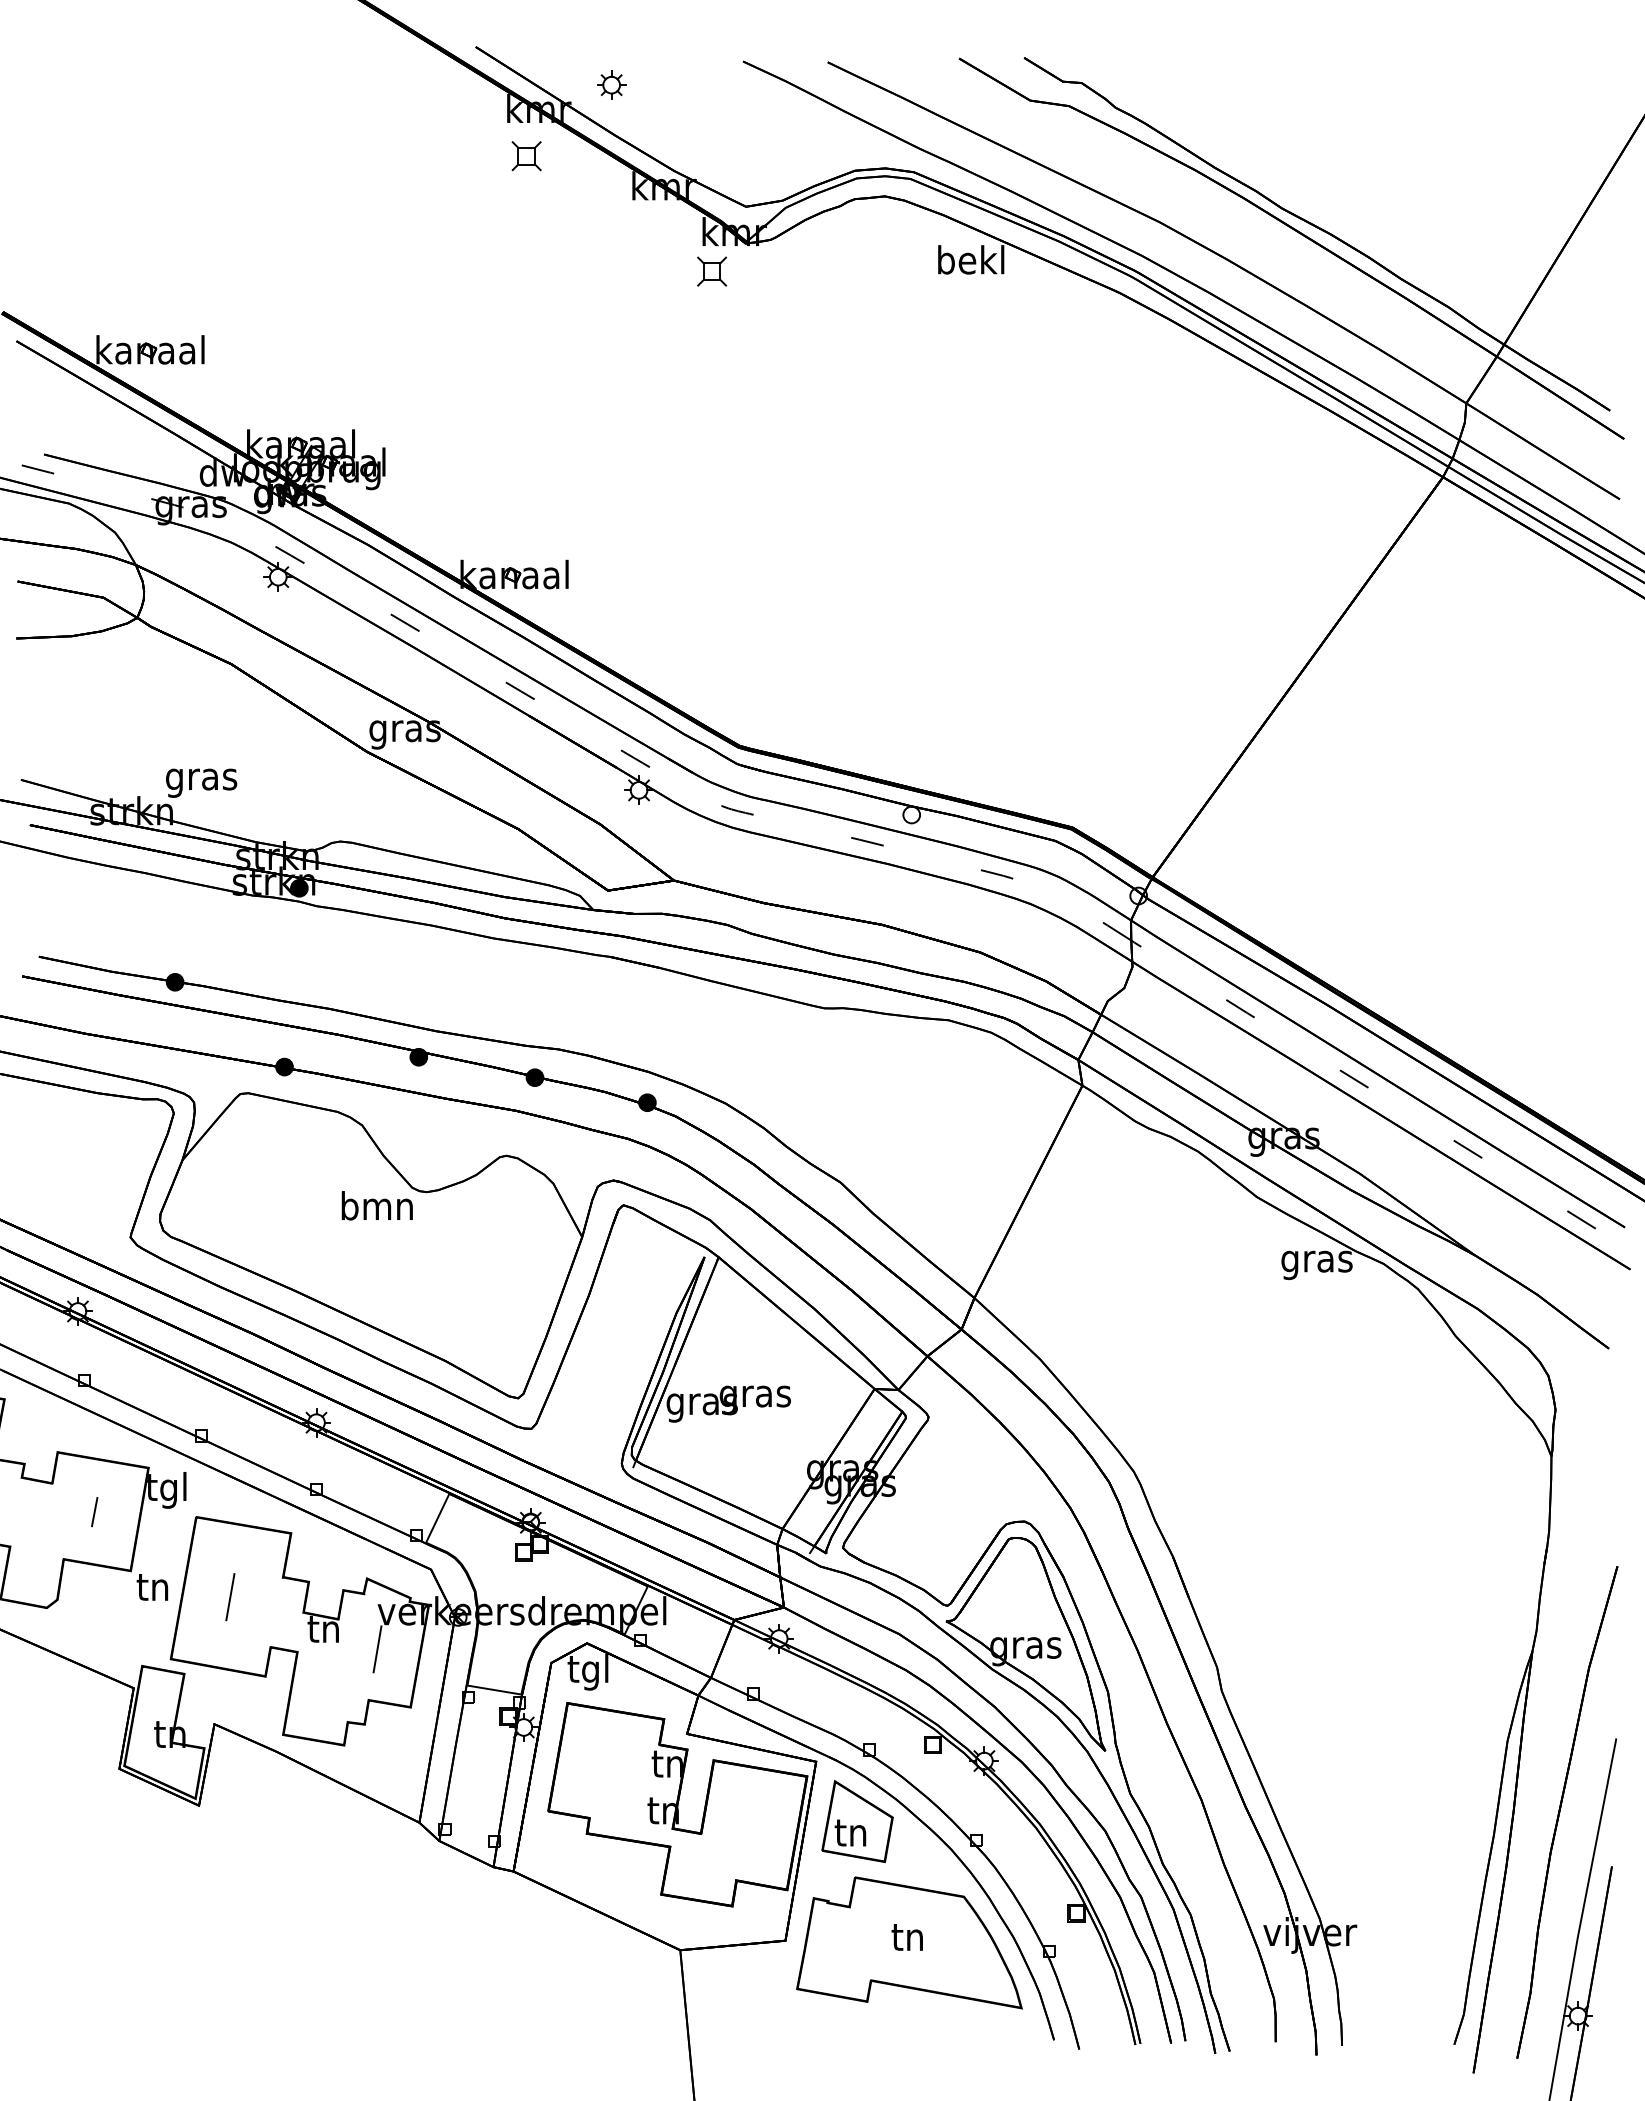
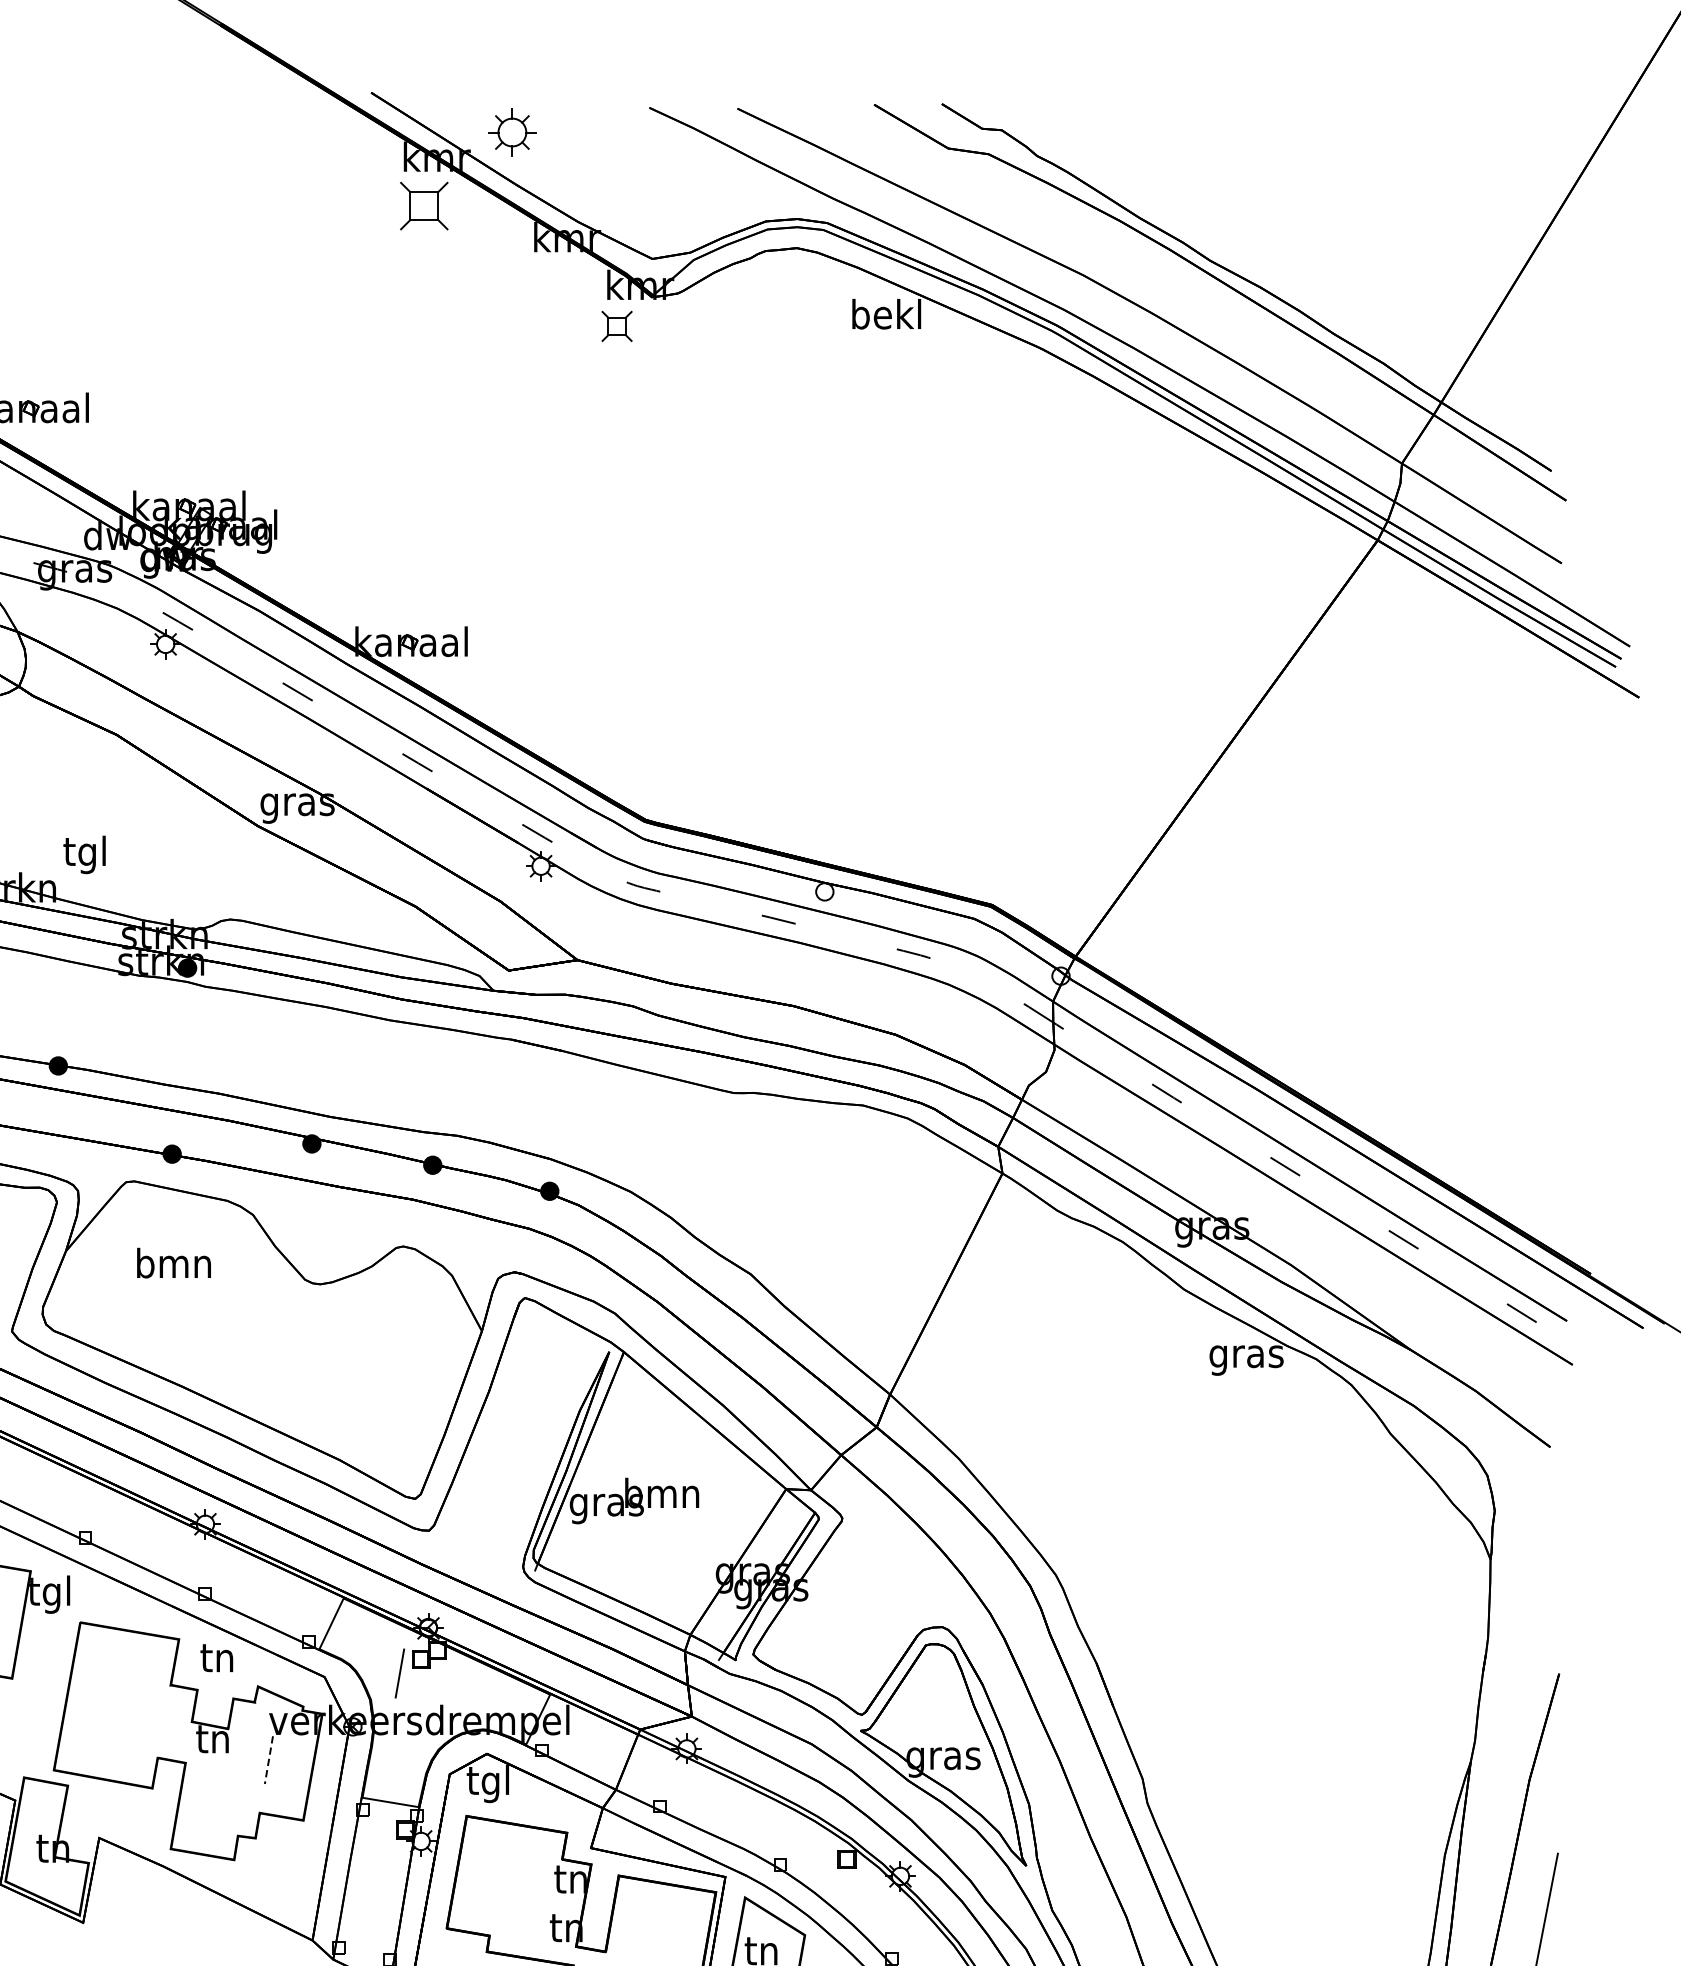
part: (611, 84) -> (512, 131), size x1.6
part: (526, 156) -> (423, 206), size x1.6
text: (201, 779) -> (85, 854), gras -> tgl
text: (376, 1205) -> (173, 1262), moved
text: (754, 1396) -> (661, 1496), gras -> bmn
text: (152, 1587) -> (216, 1658), moved
line: (230, 1597) -> (400, 1673), moved
line: (377, 1649) -> (268, 1760), solid -> dashed

